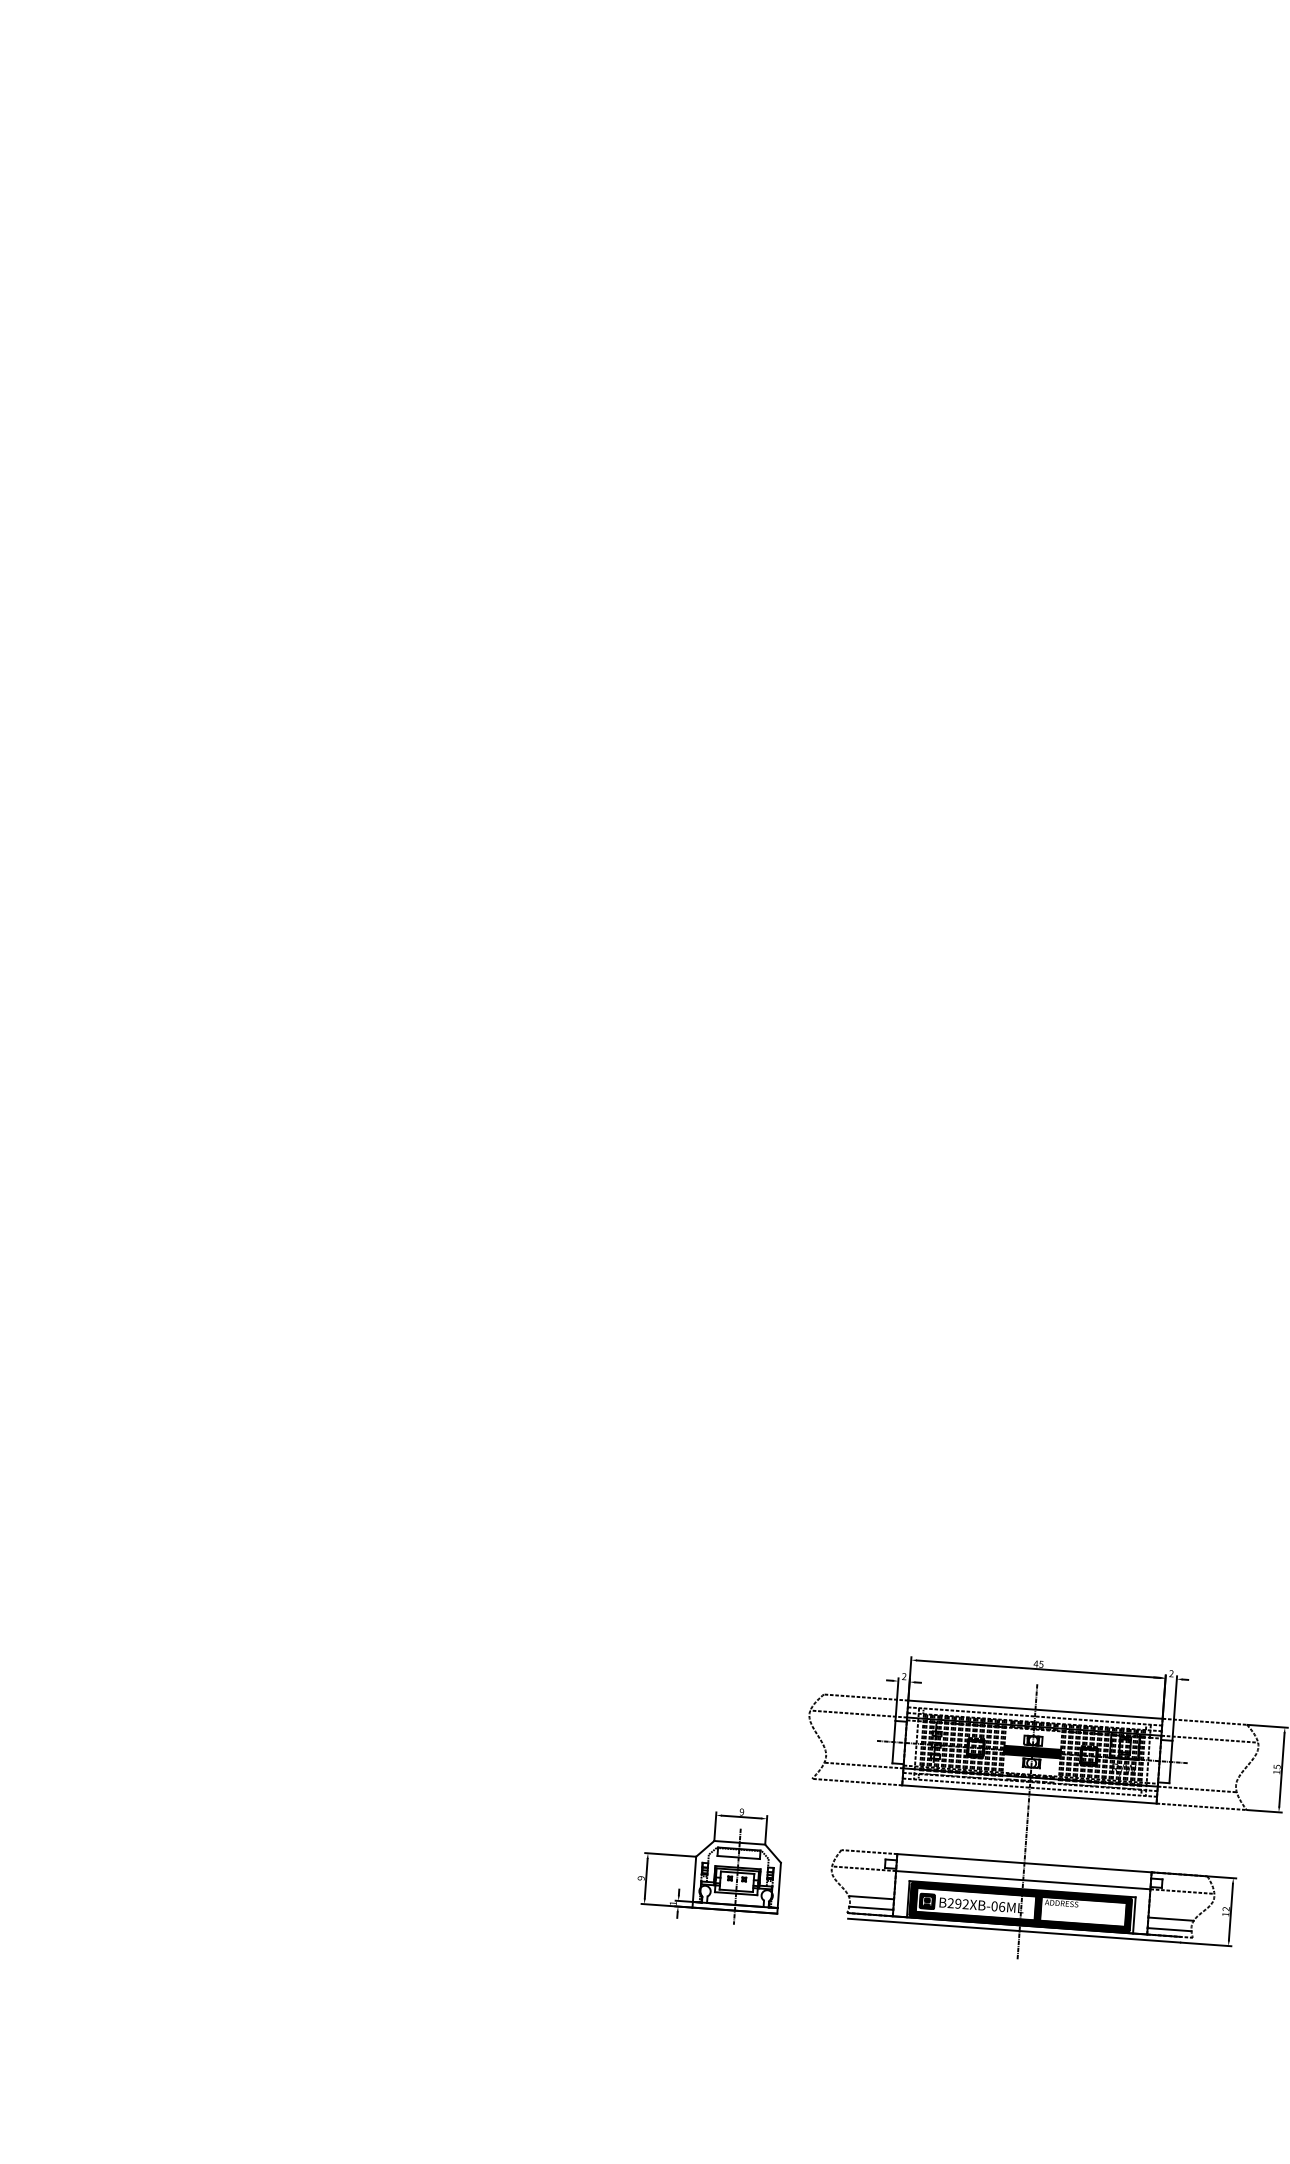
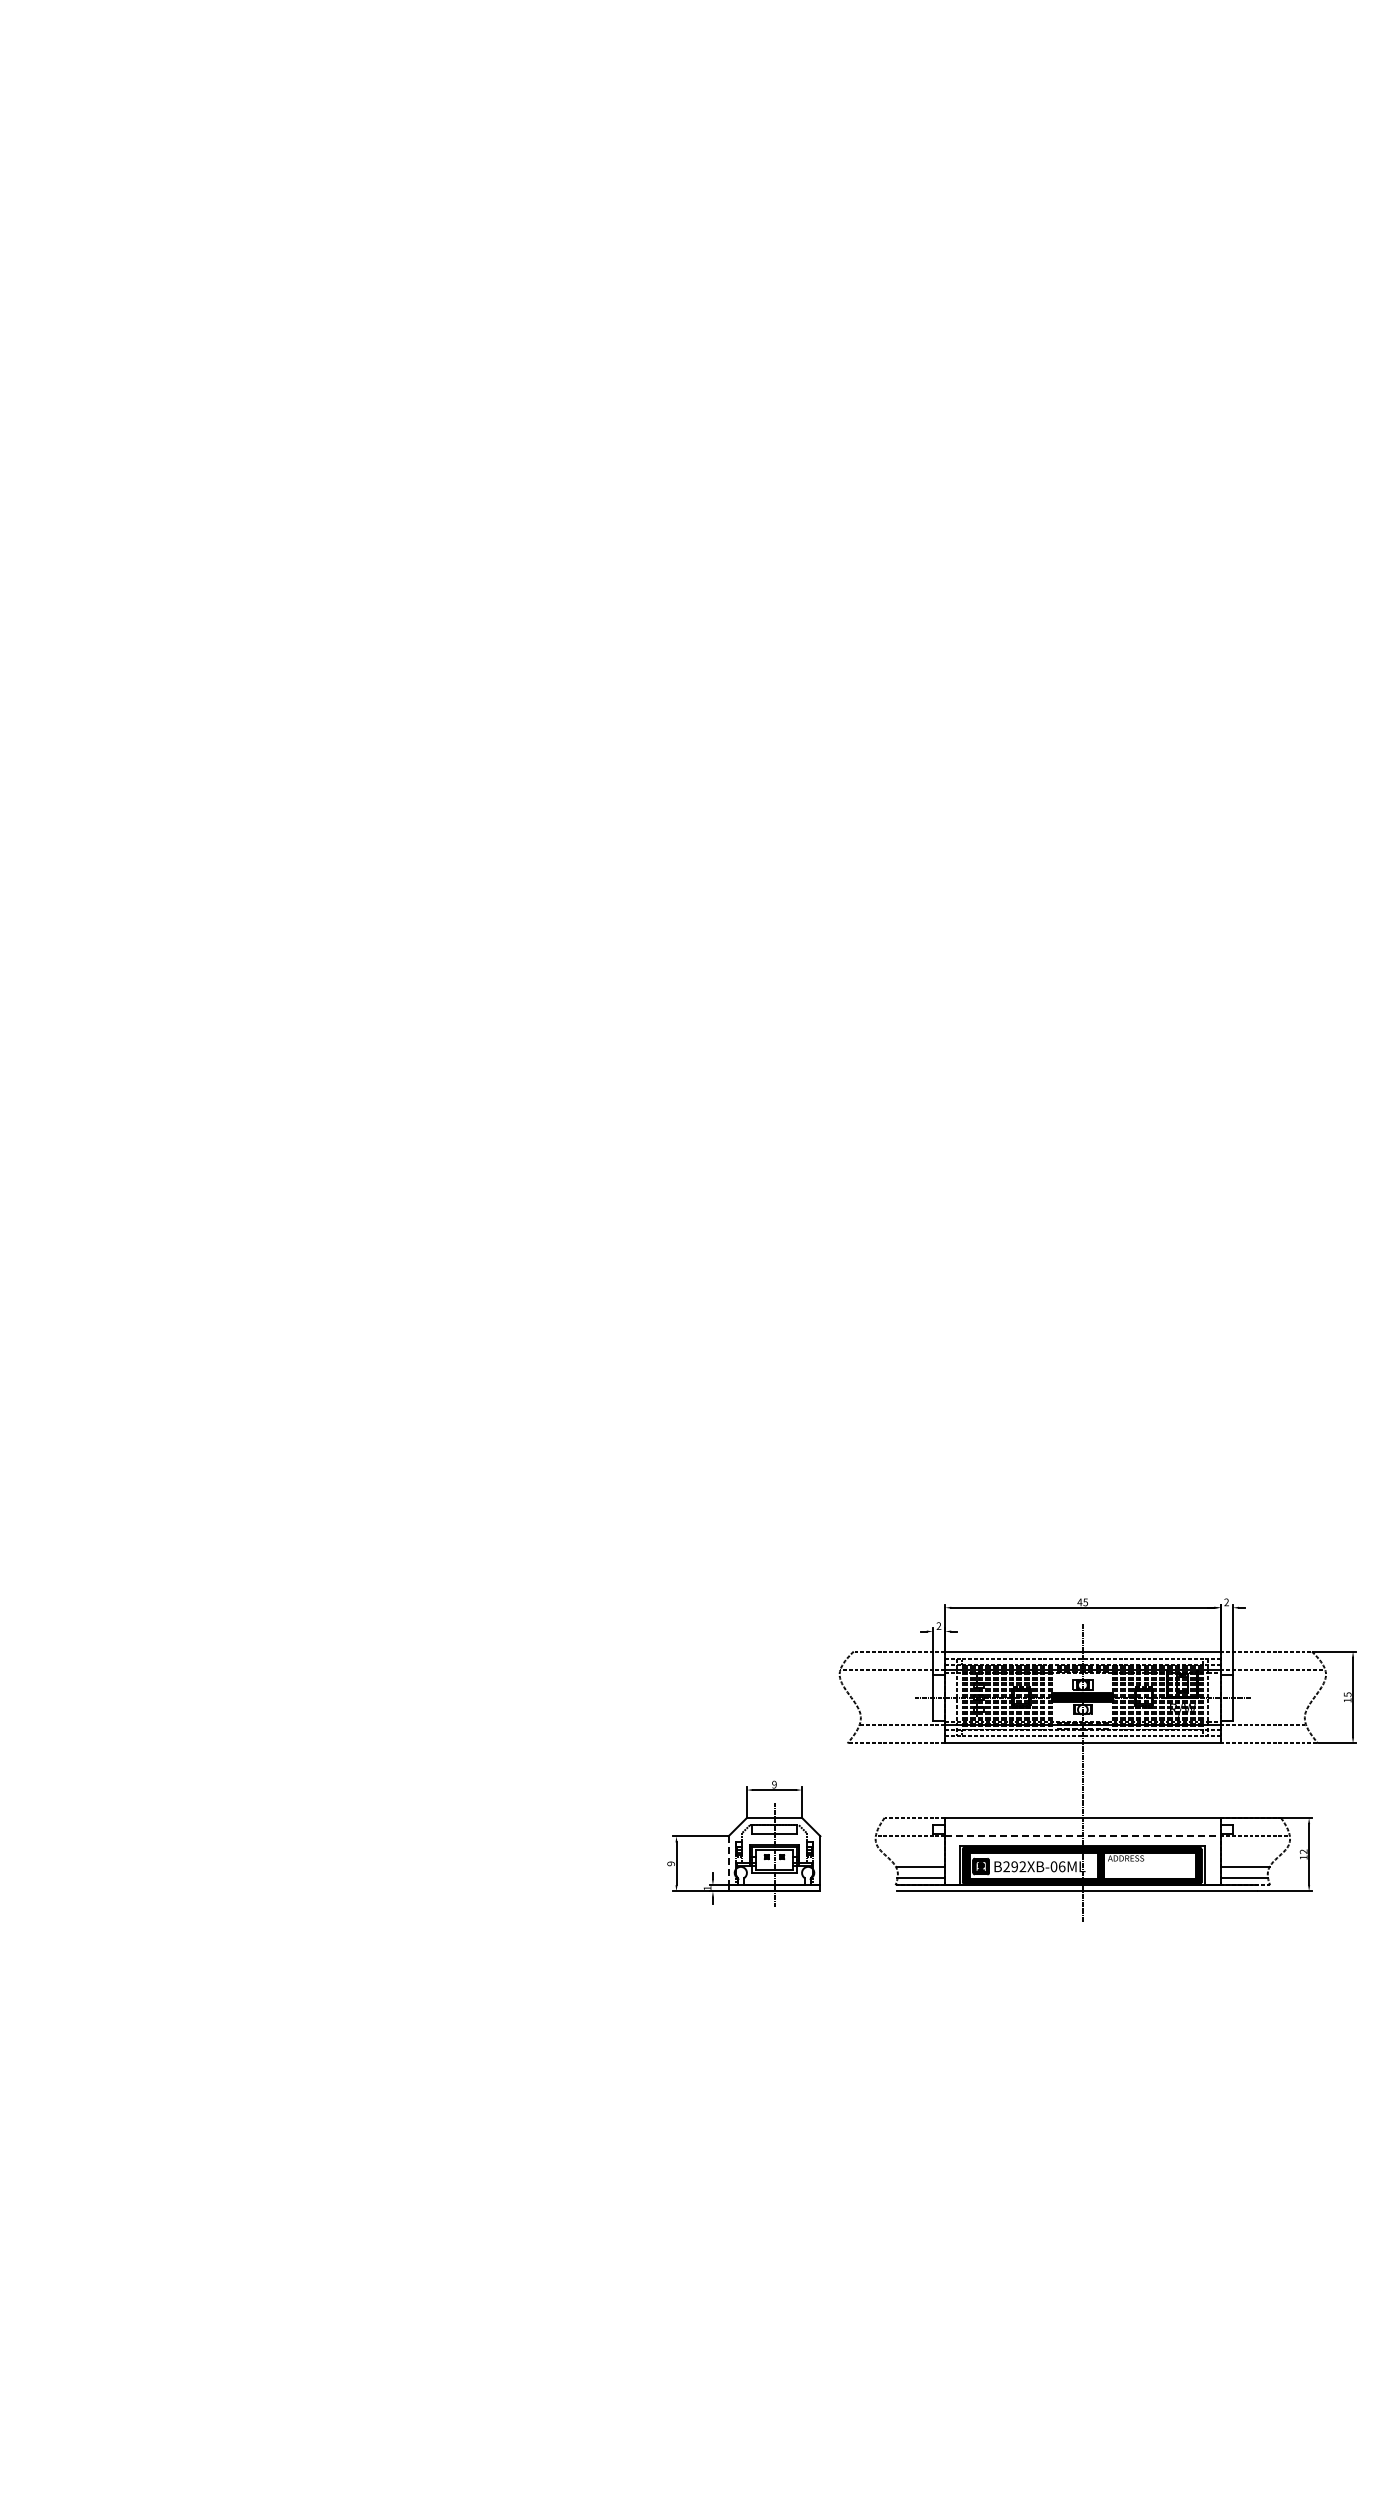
line: (694, 1880) -> (728, 1861), solid -> dashed
line: (1022, 1880) -> (1082, 1836), solid -> dashed

